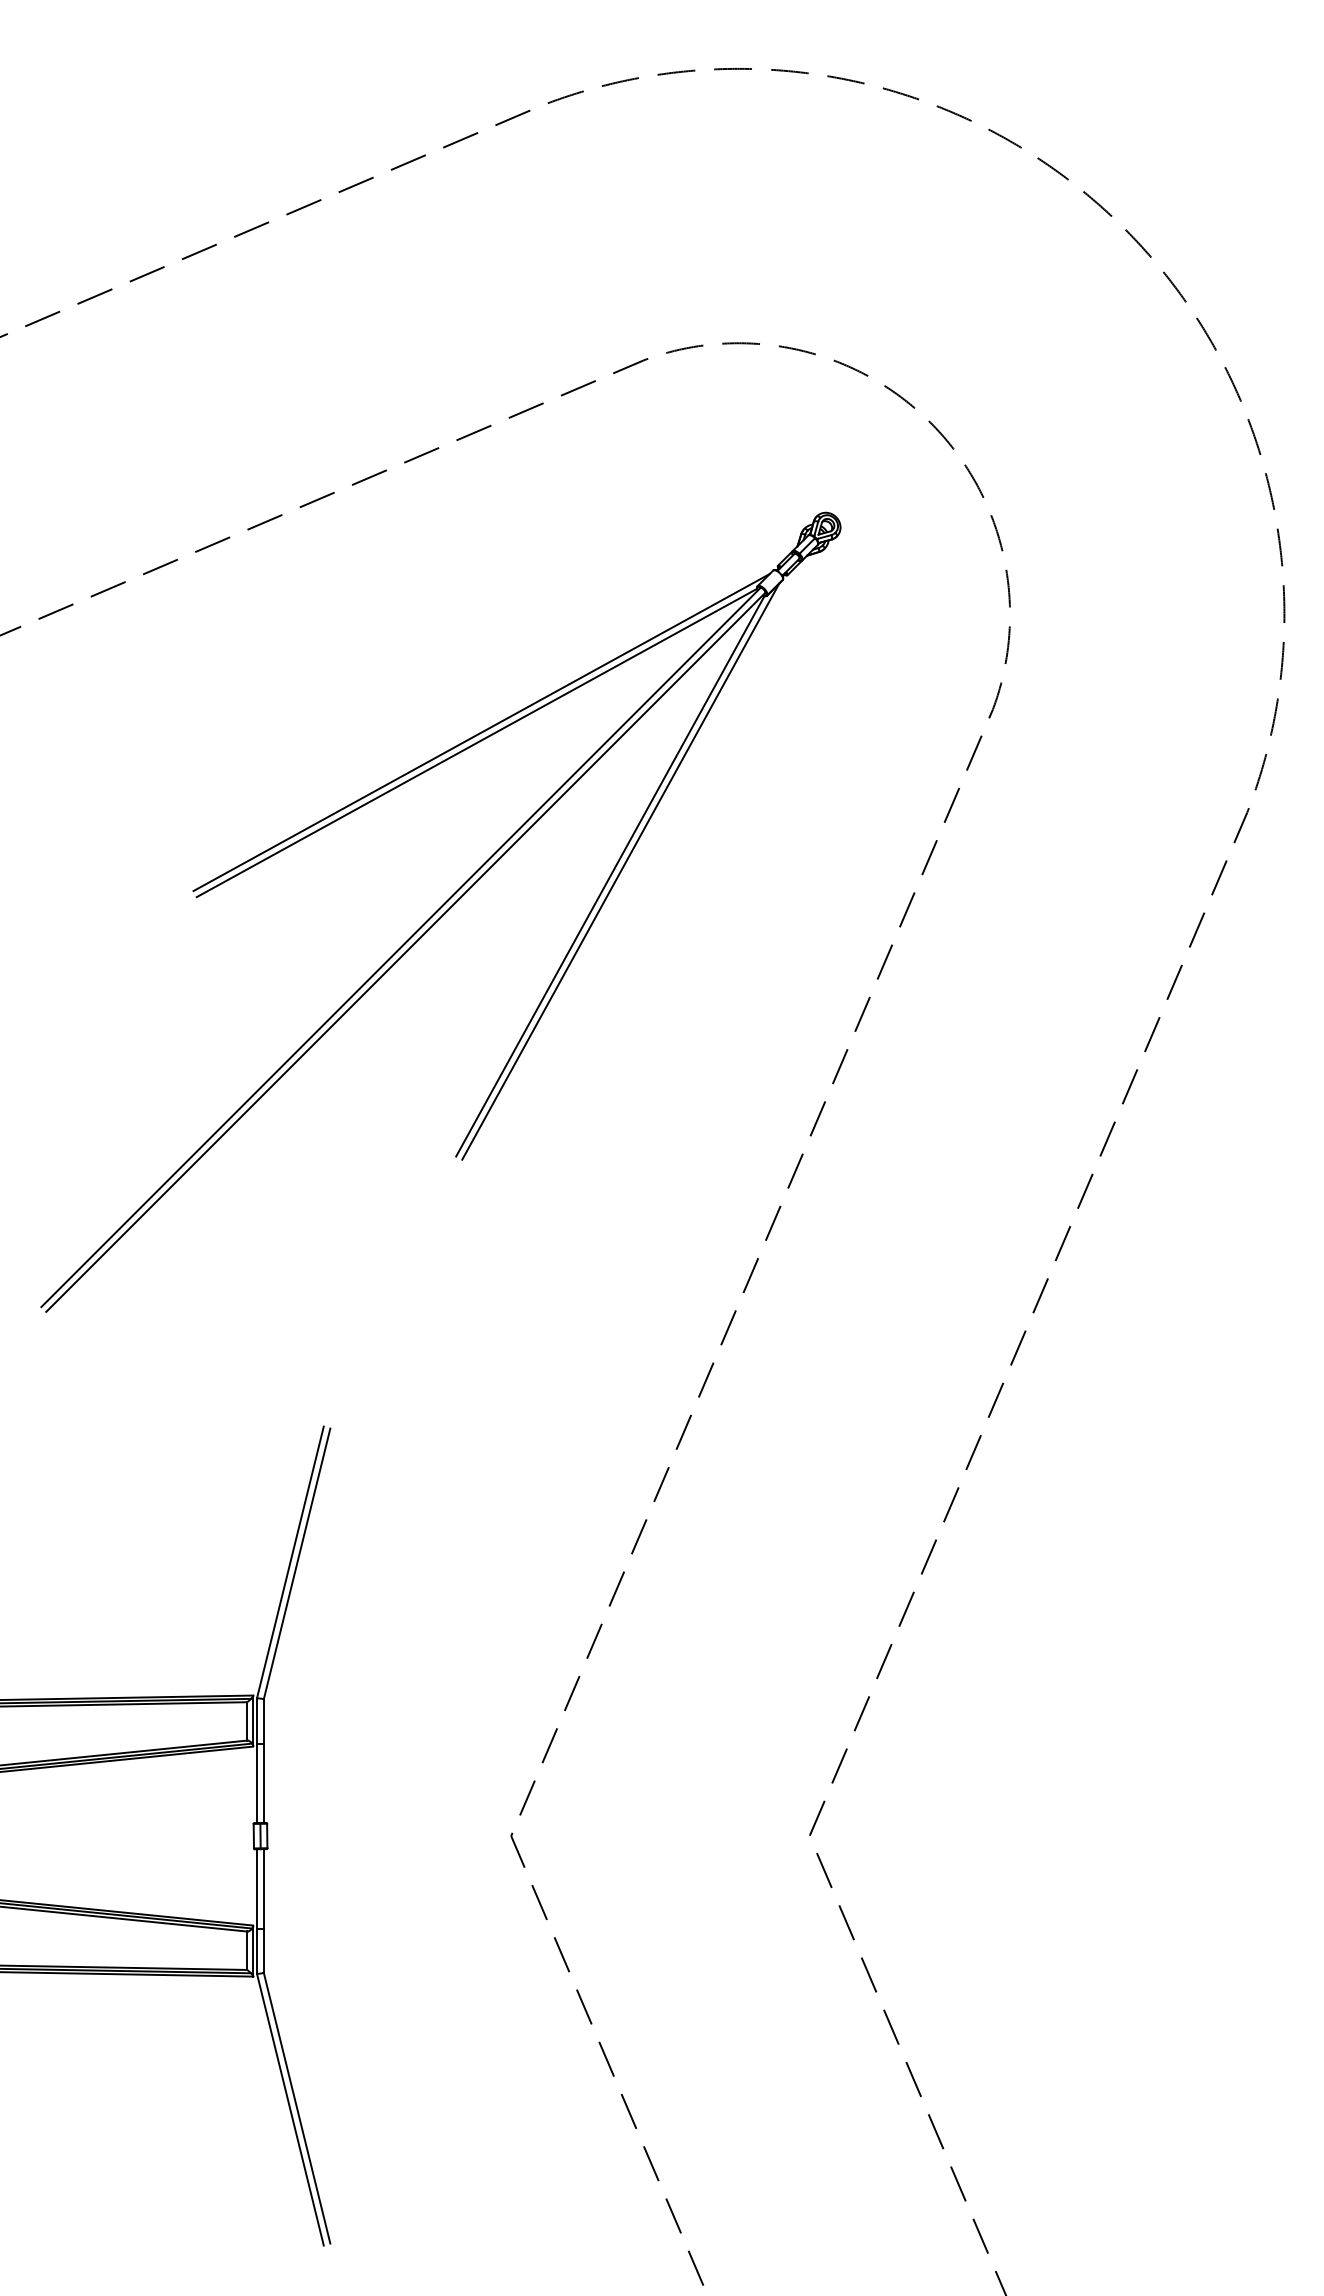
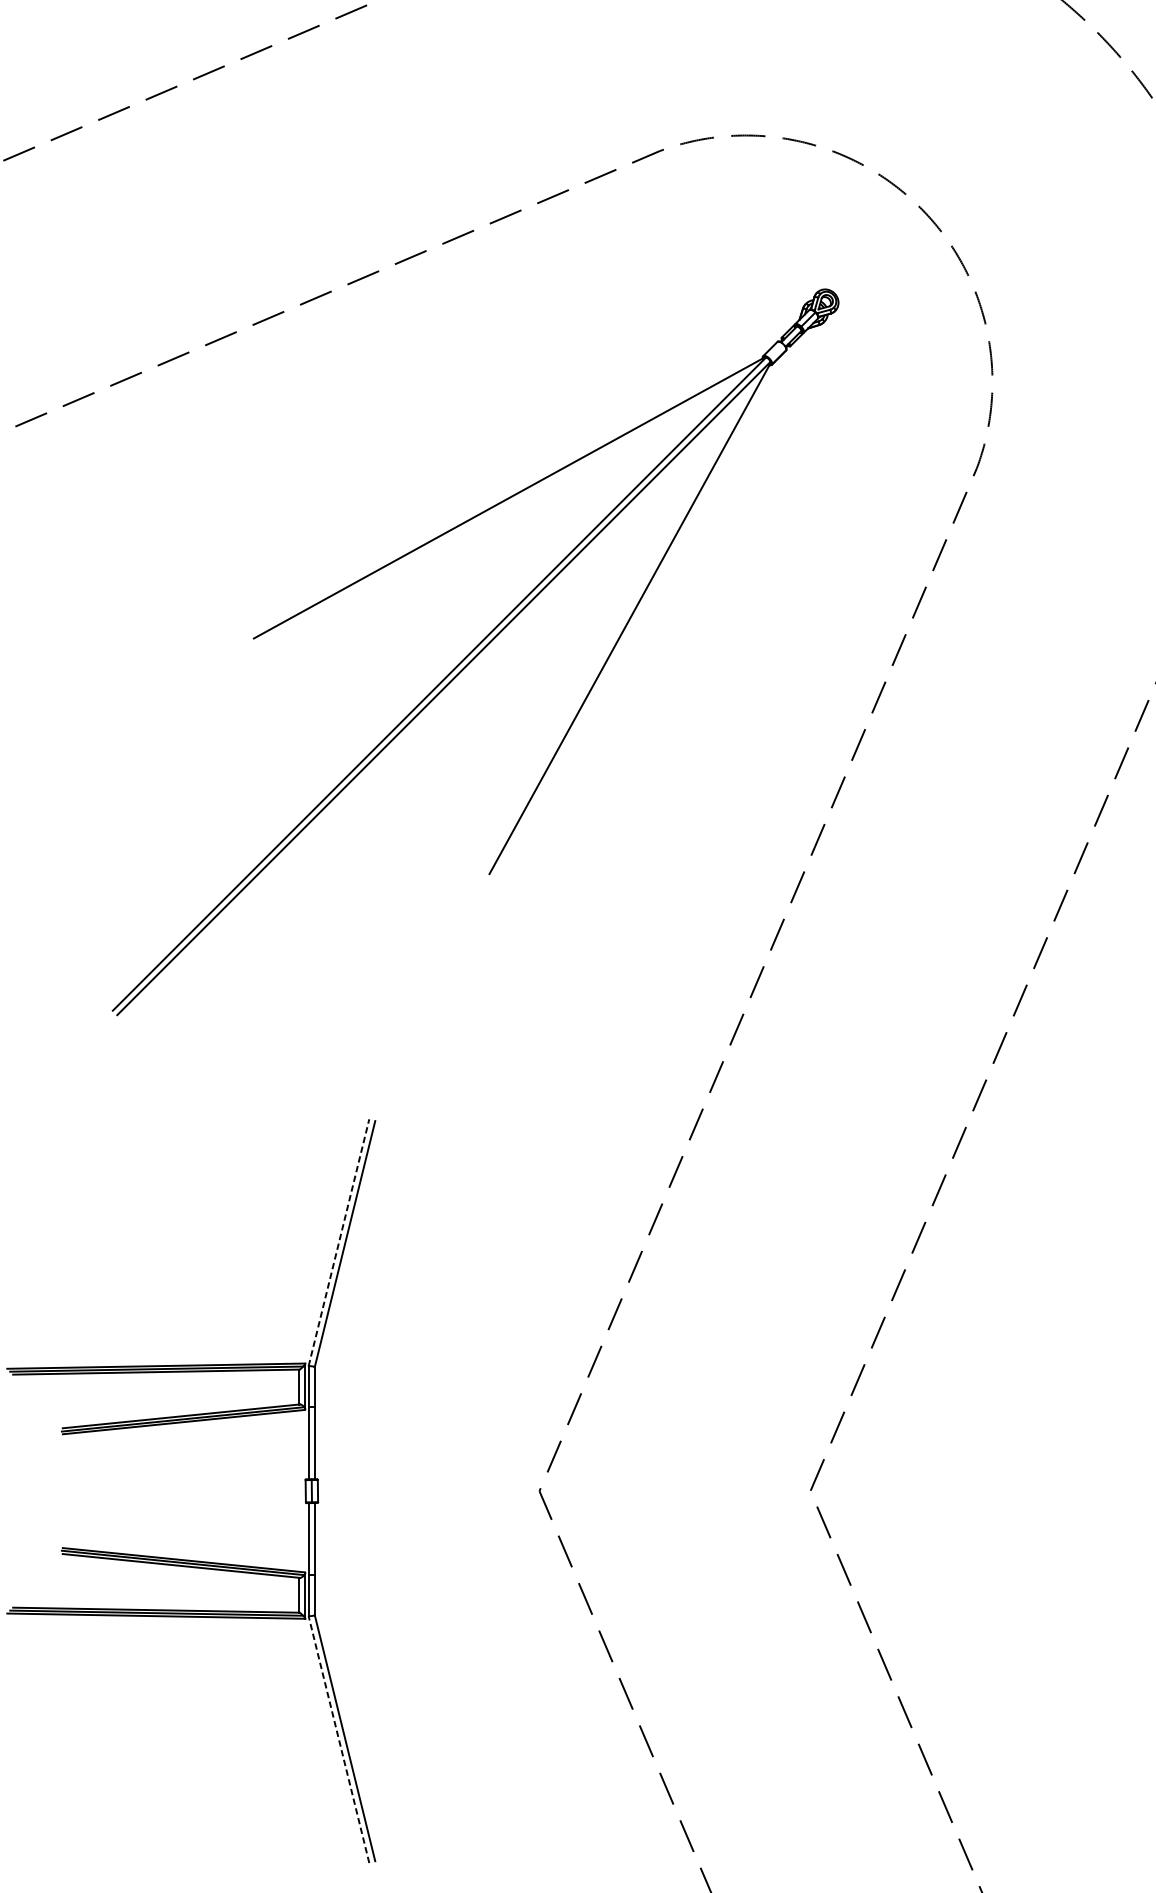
line: (481, 732) -> (512, 488), removed
line: (620, 871) -> (638, 615), removed
line: (290, 1562) -> (339, 1242), solid -> dashed
line: (290, 2109) -> (339, 1739), solid -> dashed

